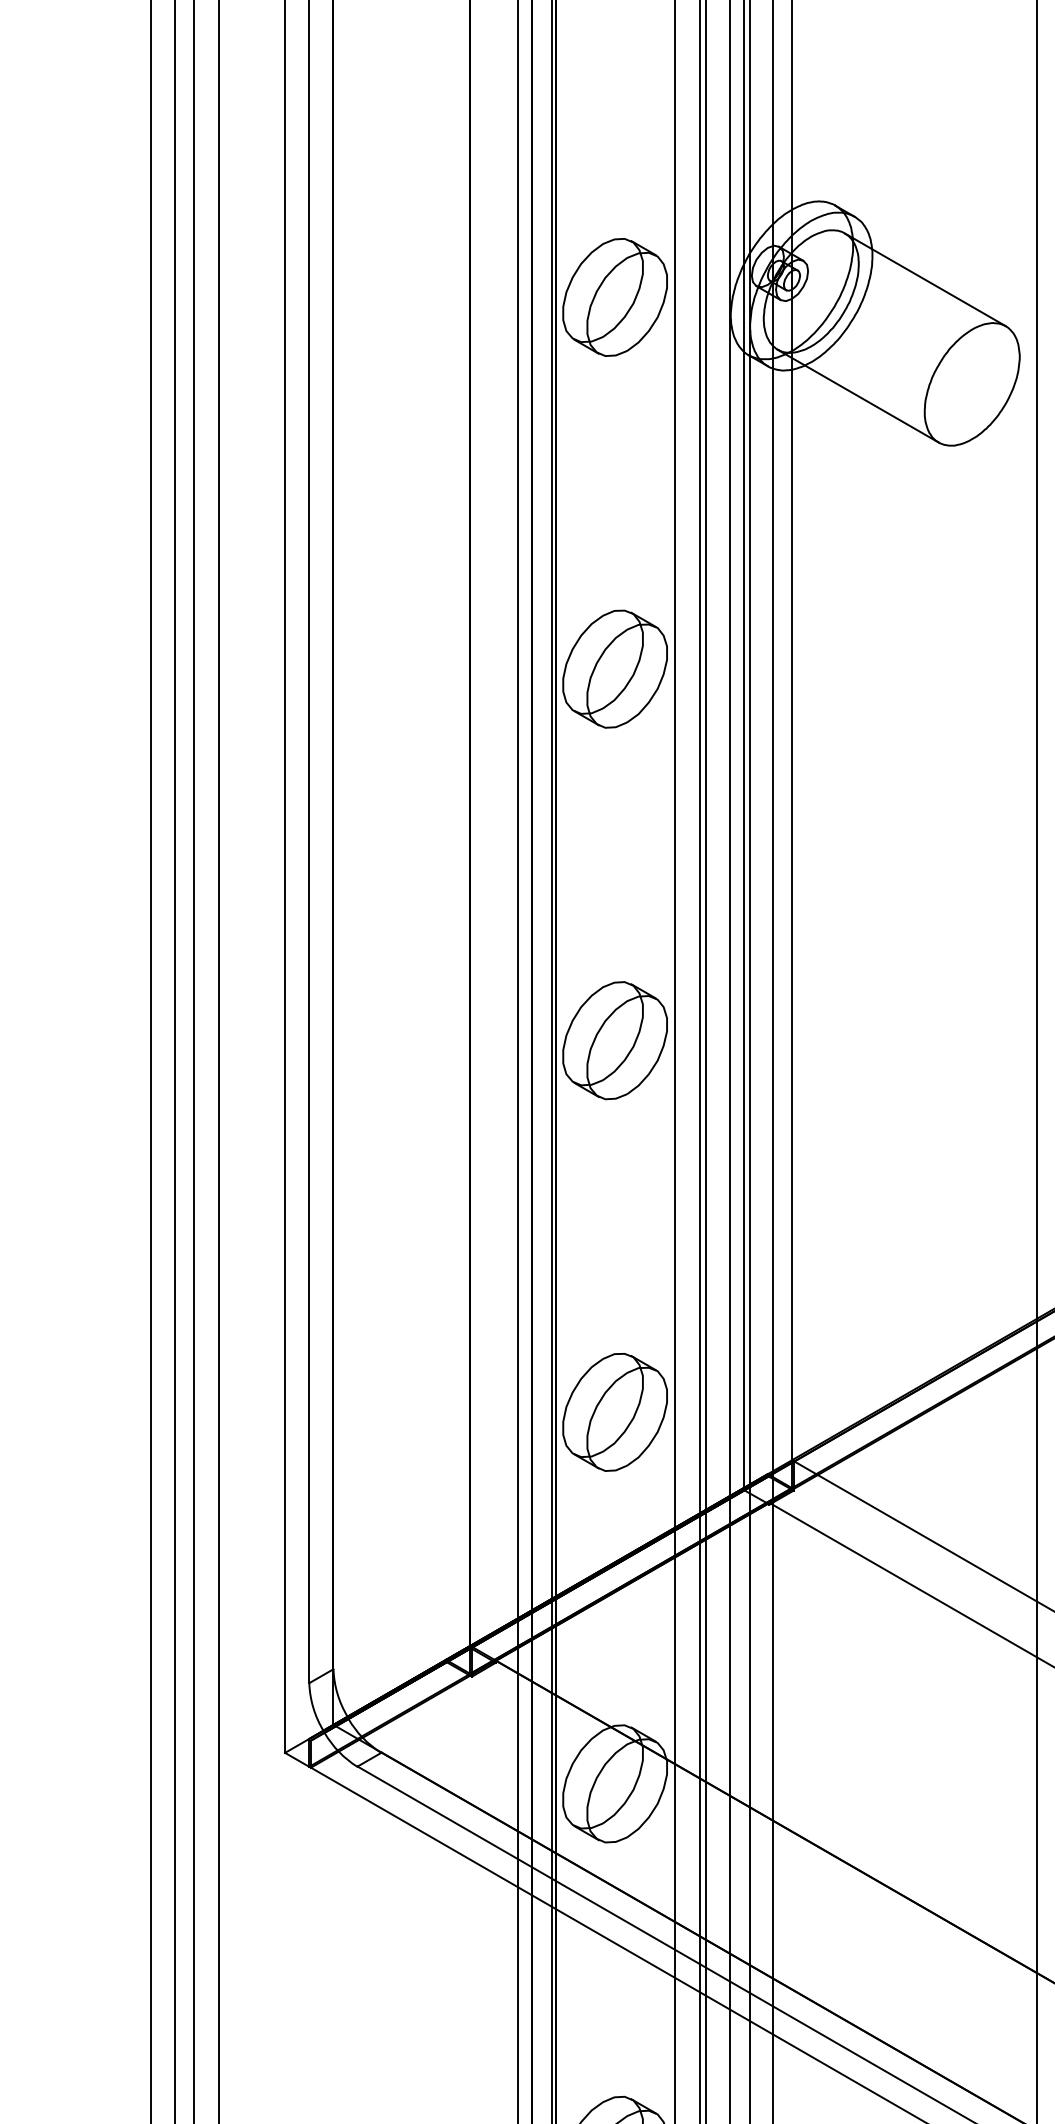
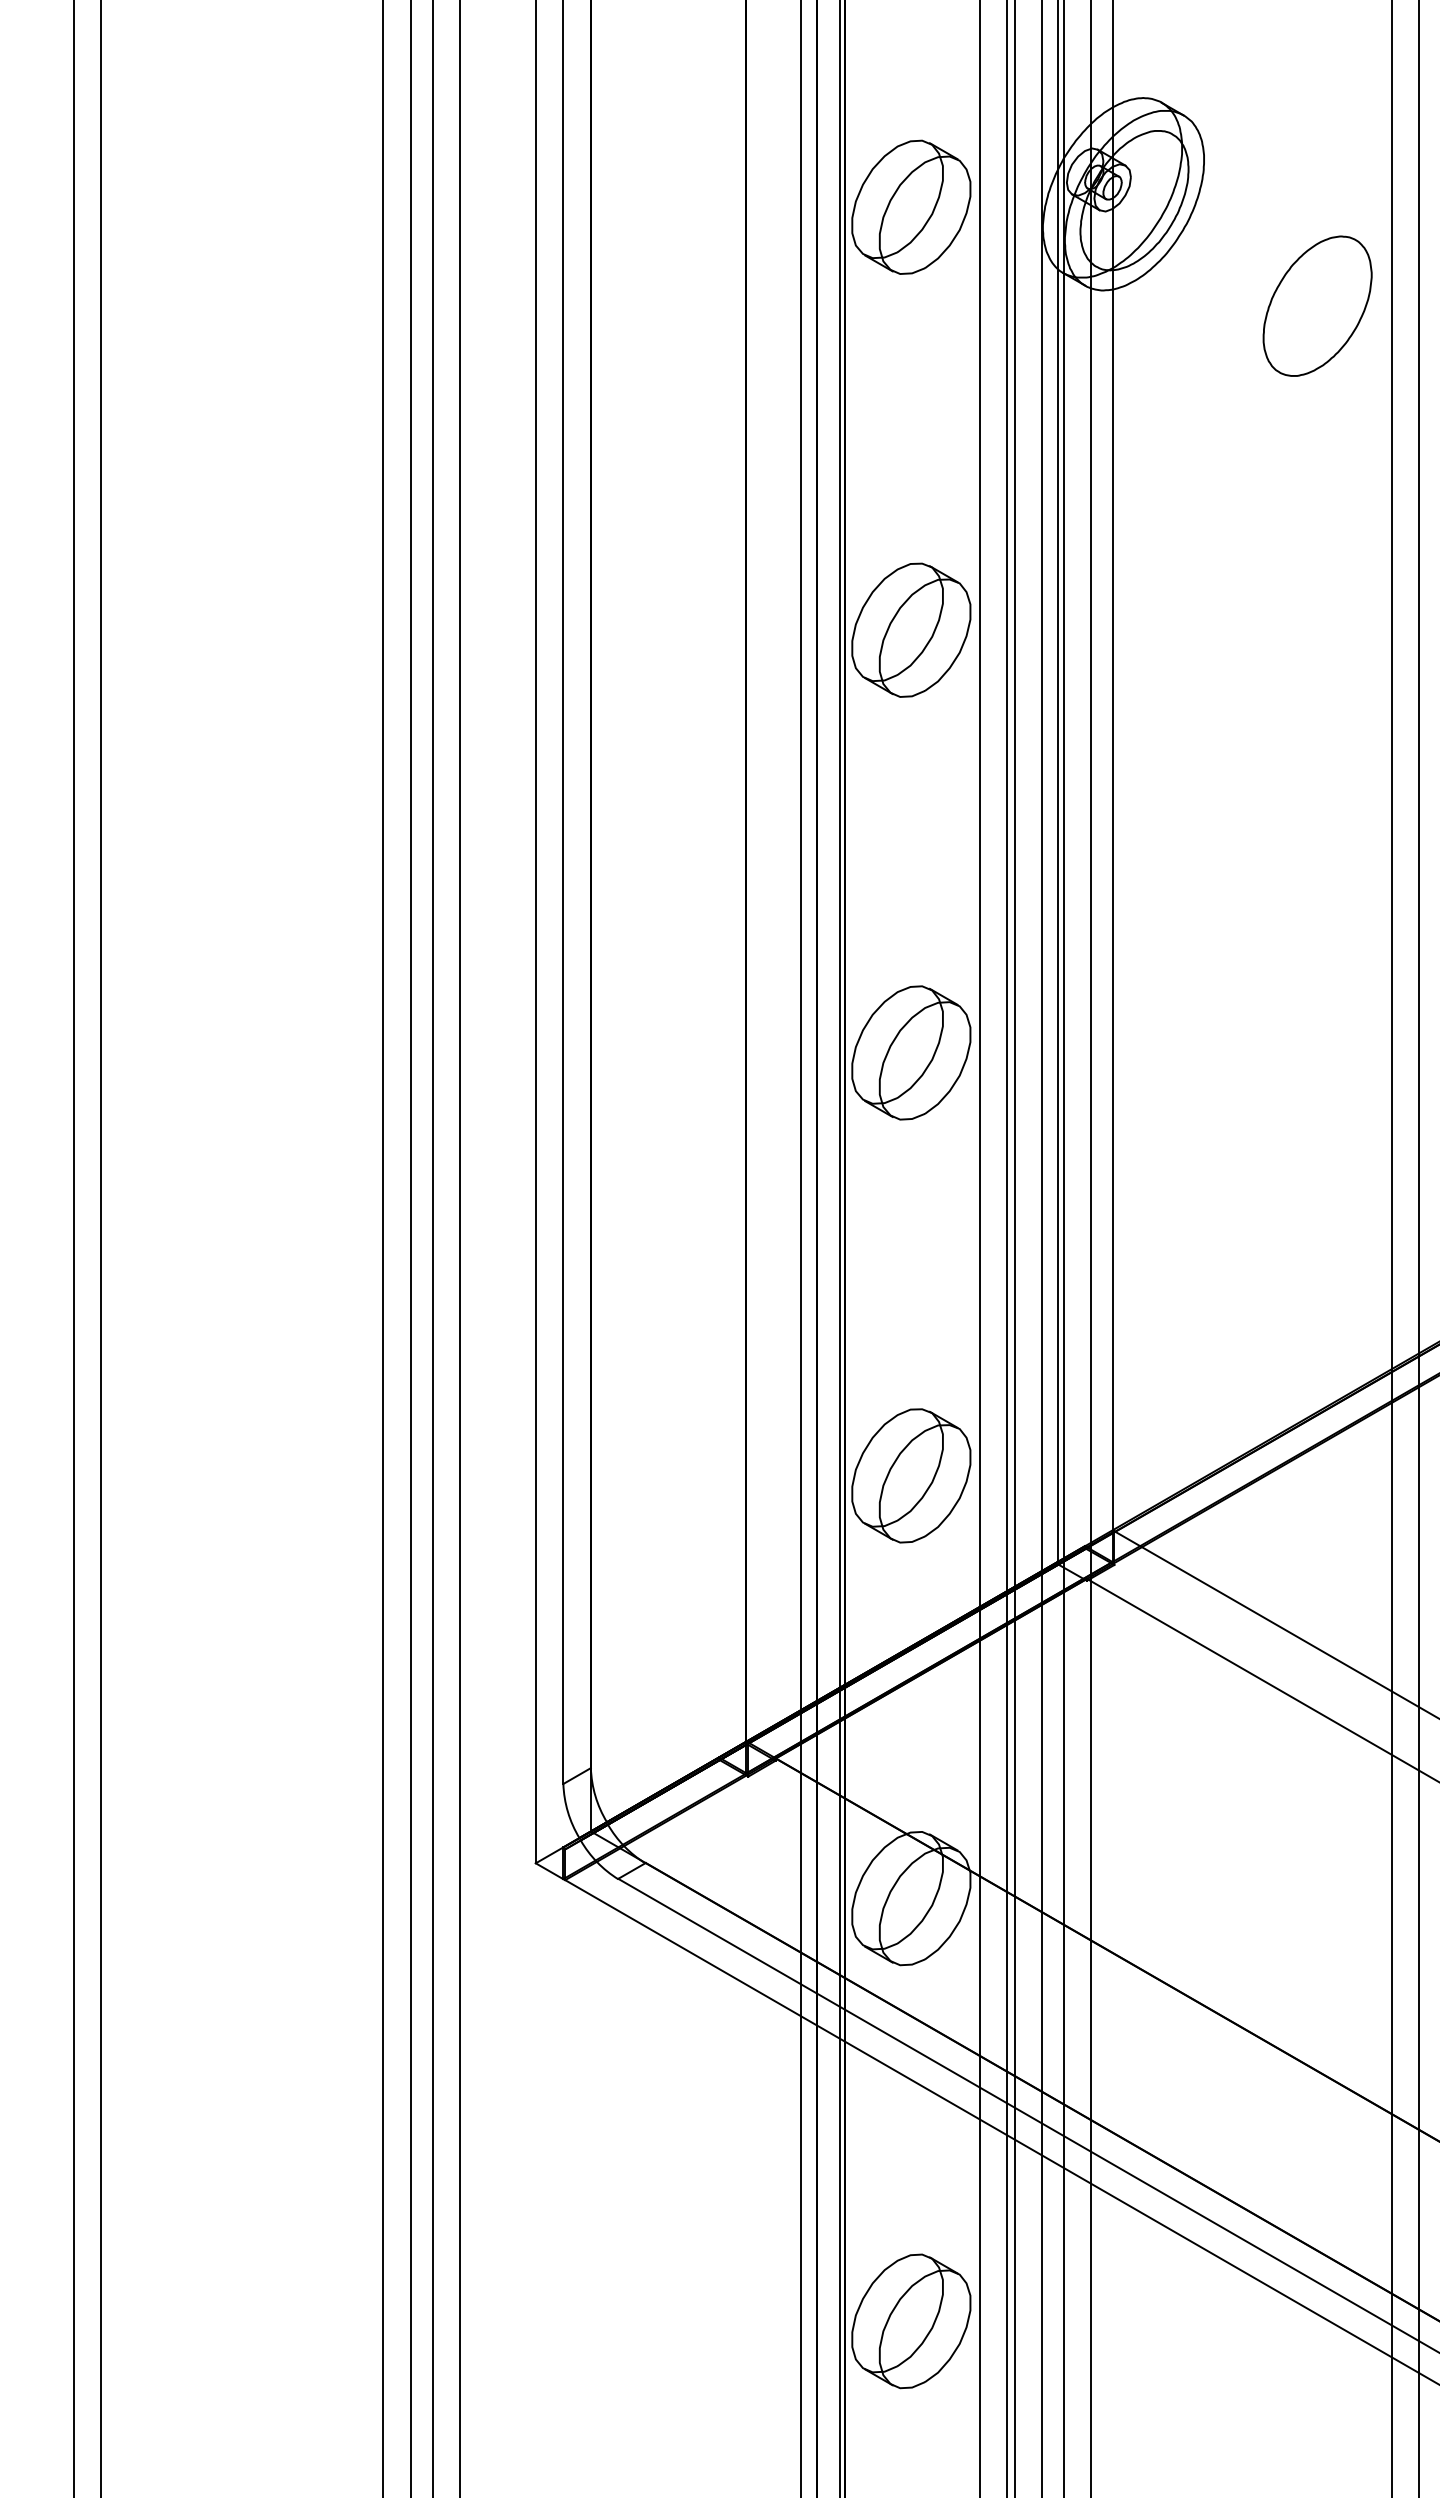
line: (924, 280) -> (1263, 187), removed
line: (857, 396) -> (1187, 319), removed

